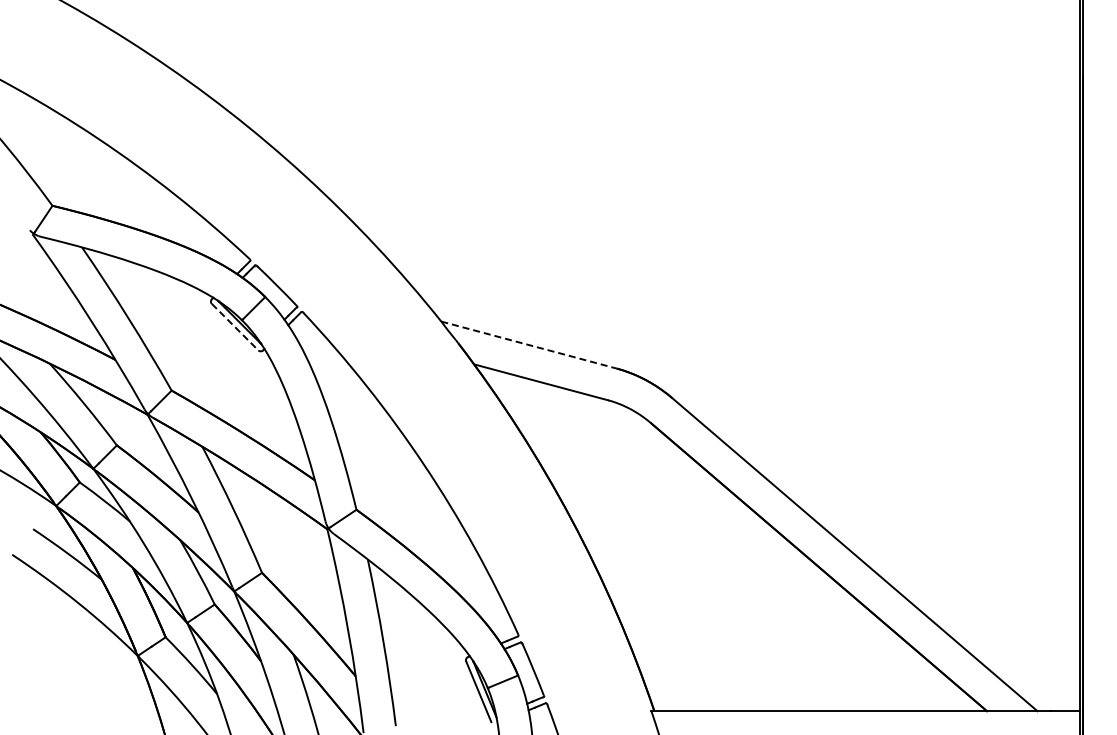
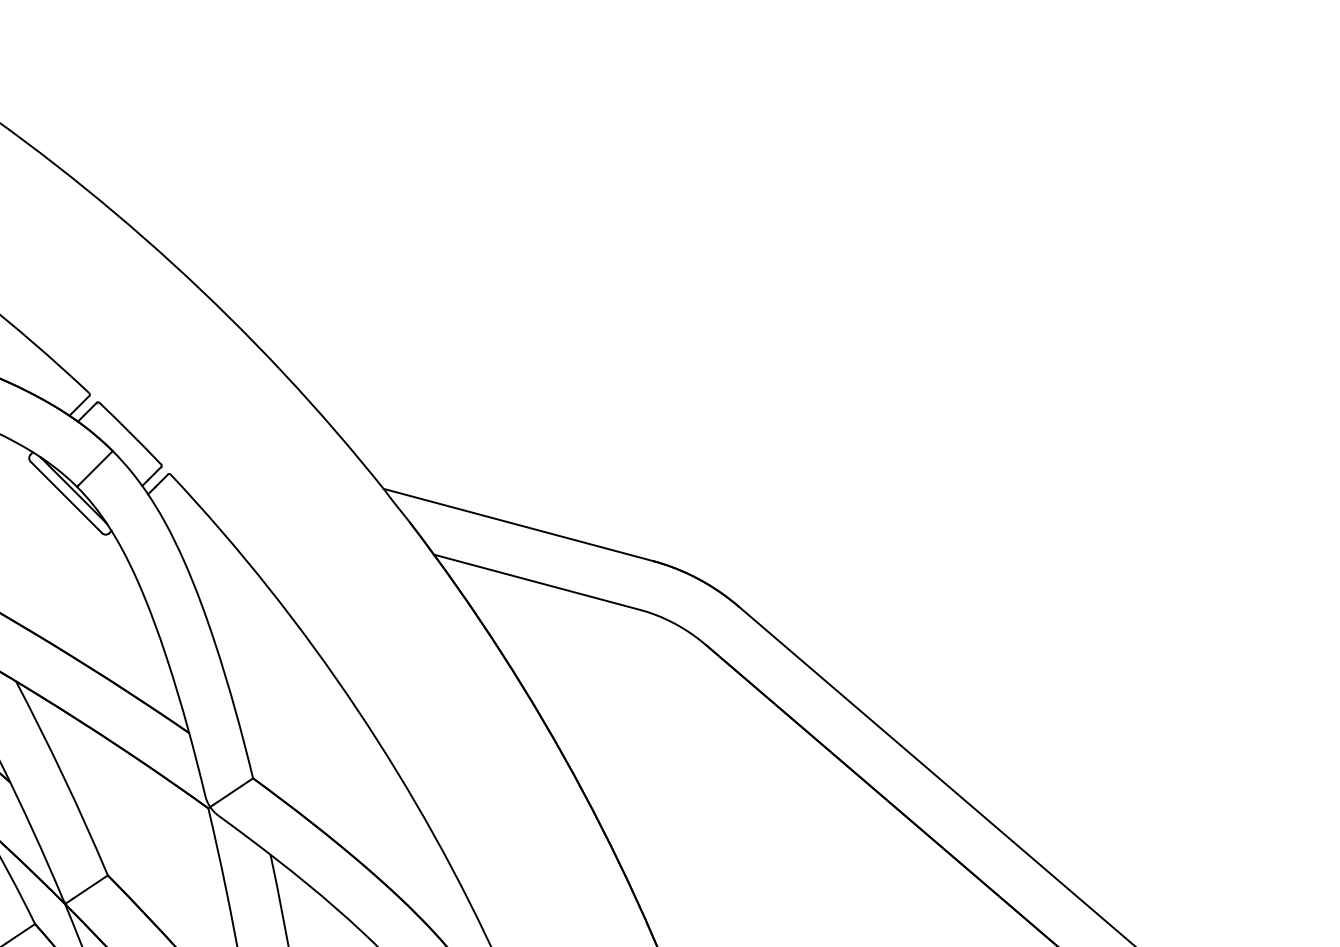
line: (235, 327) -> (67, 497), dashed -> solid
line: (528, 345) -> (517, 525), dashed -> solid

